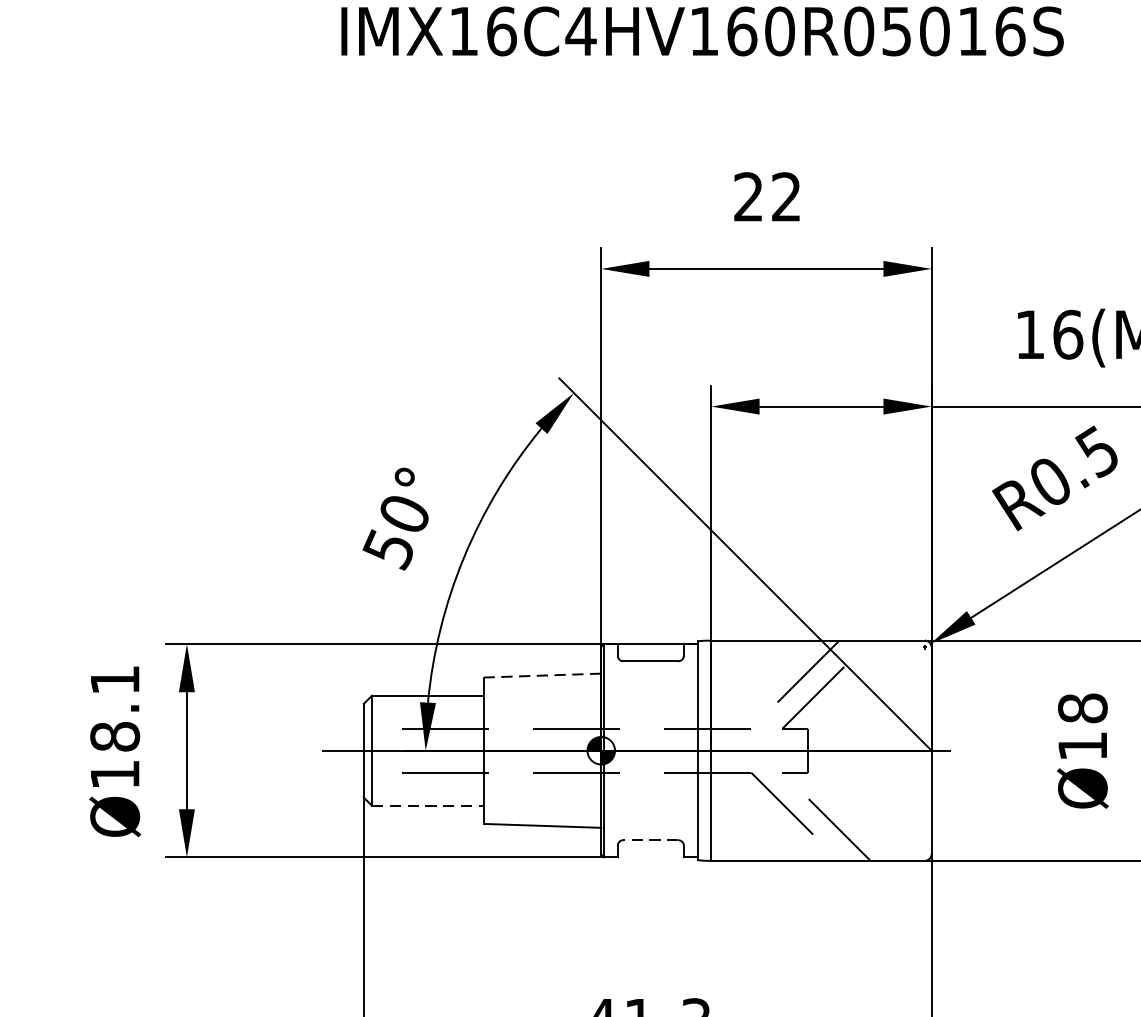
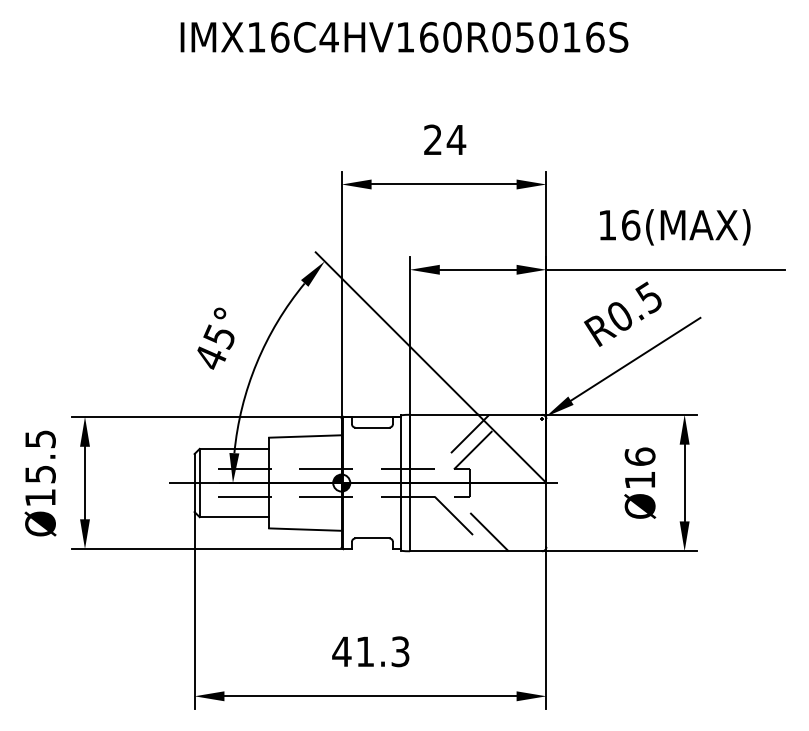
text: (786, 196) -> (456, 139), 22 -> 24
text: (394, 531) -> (213, 347), 50° -> 45°
line: (541, 675) -> (304, 436), dashed -> solid
text: (115, 707) -> (40, 456), Ø18.1 -> Ø15.5
text: (1081, 707) -> (639, 456), Ø18 -> Ø16
line: (428, 806) -> (234, 517), dashed -> solid
line: (649, 840) -> (371, 538), dashed -> solid

